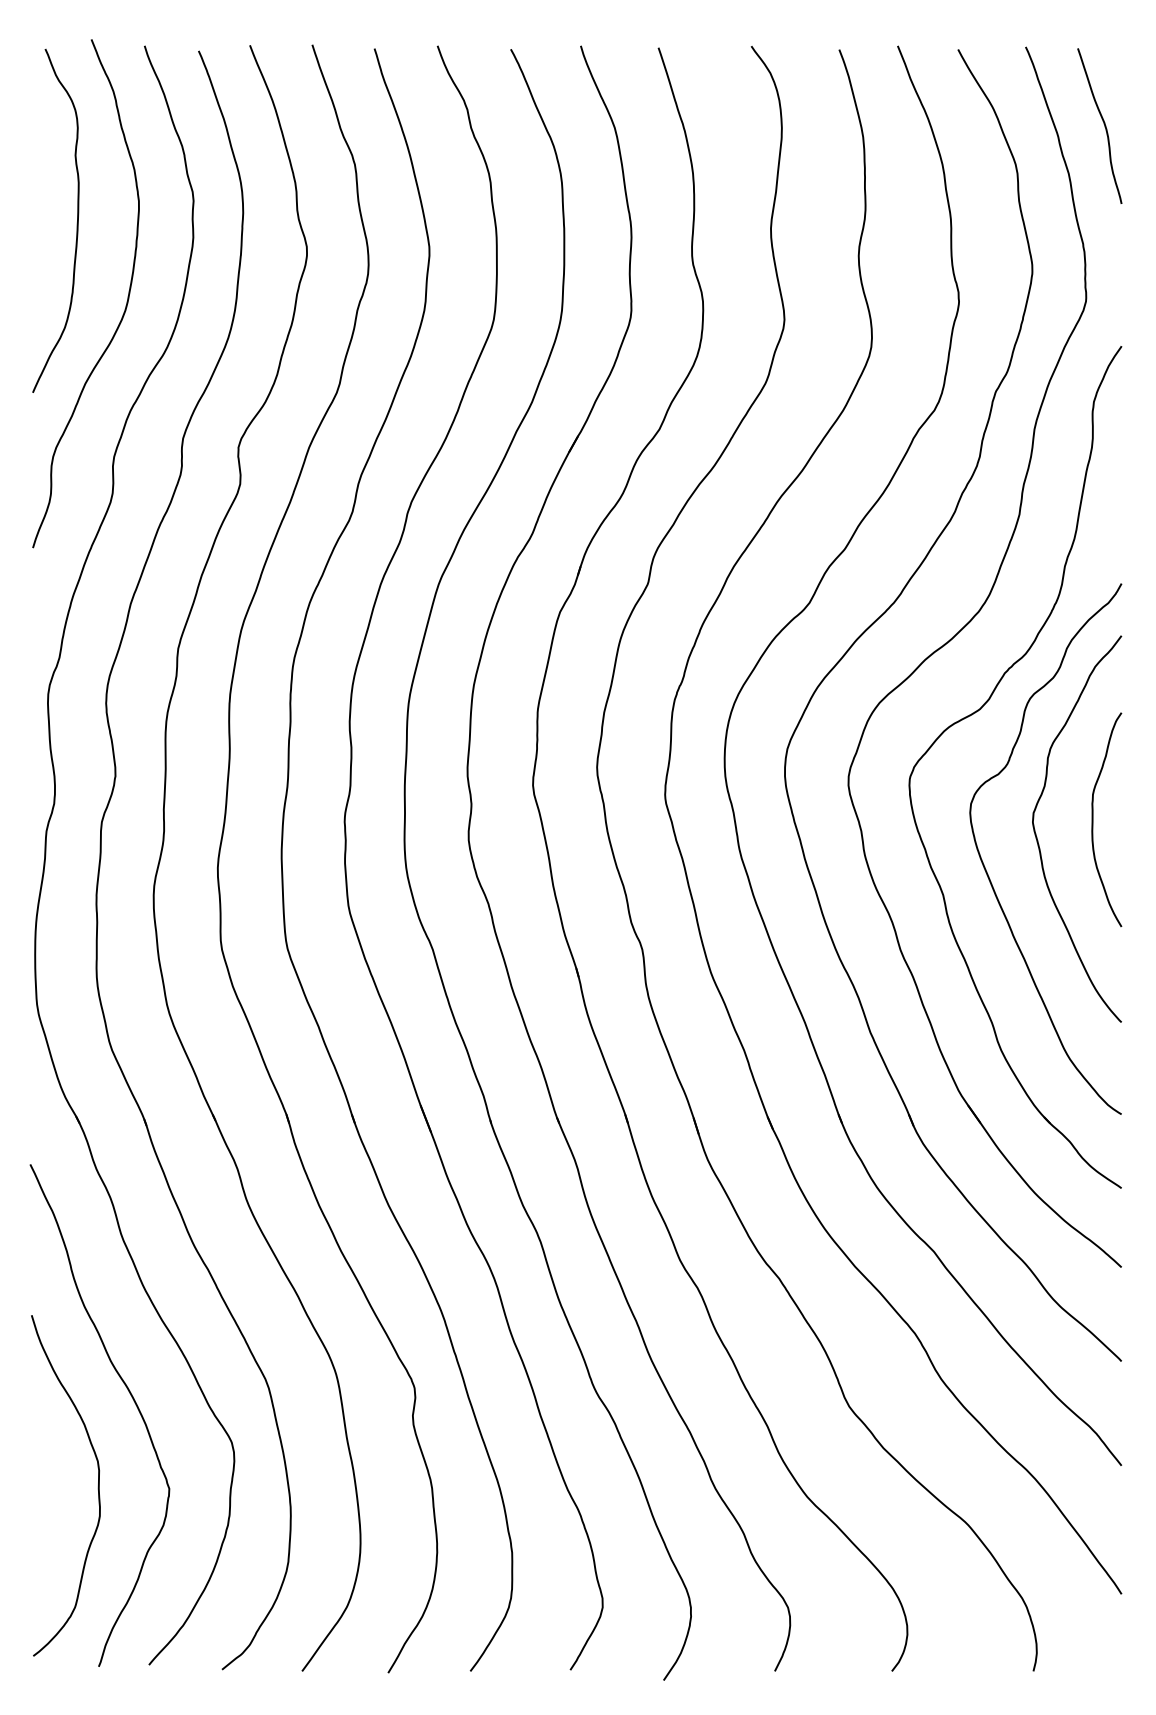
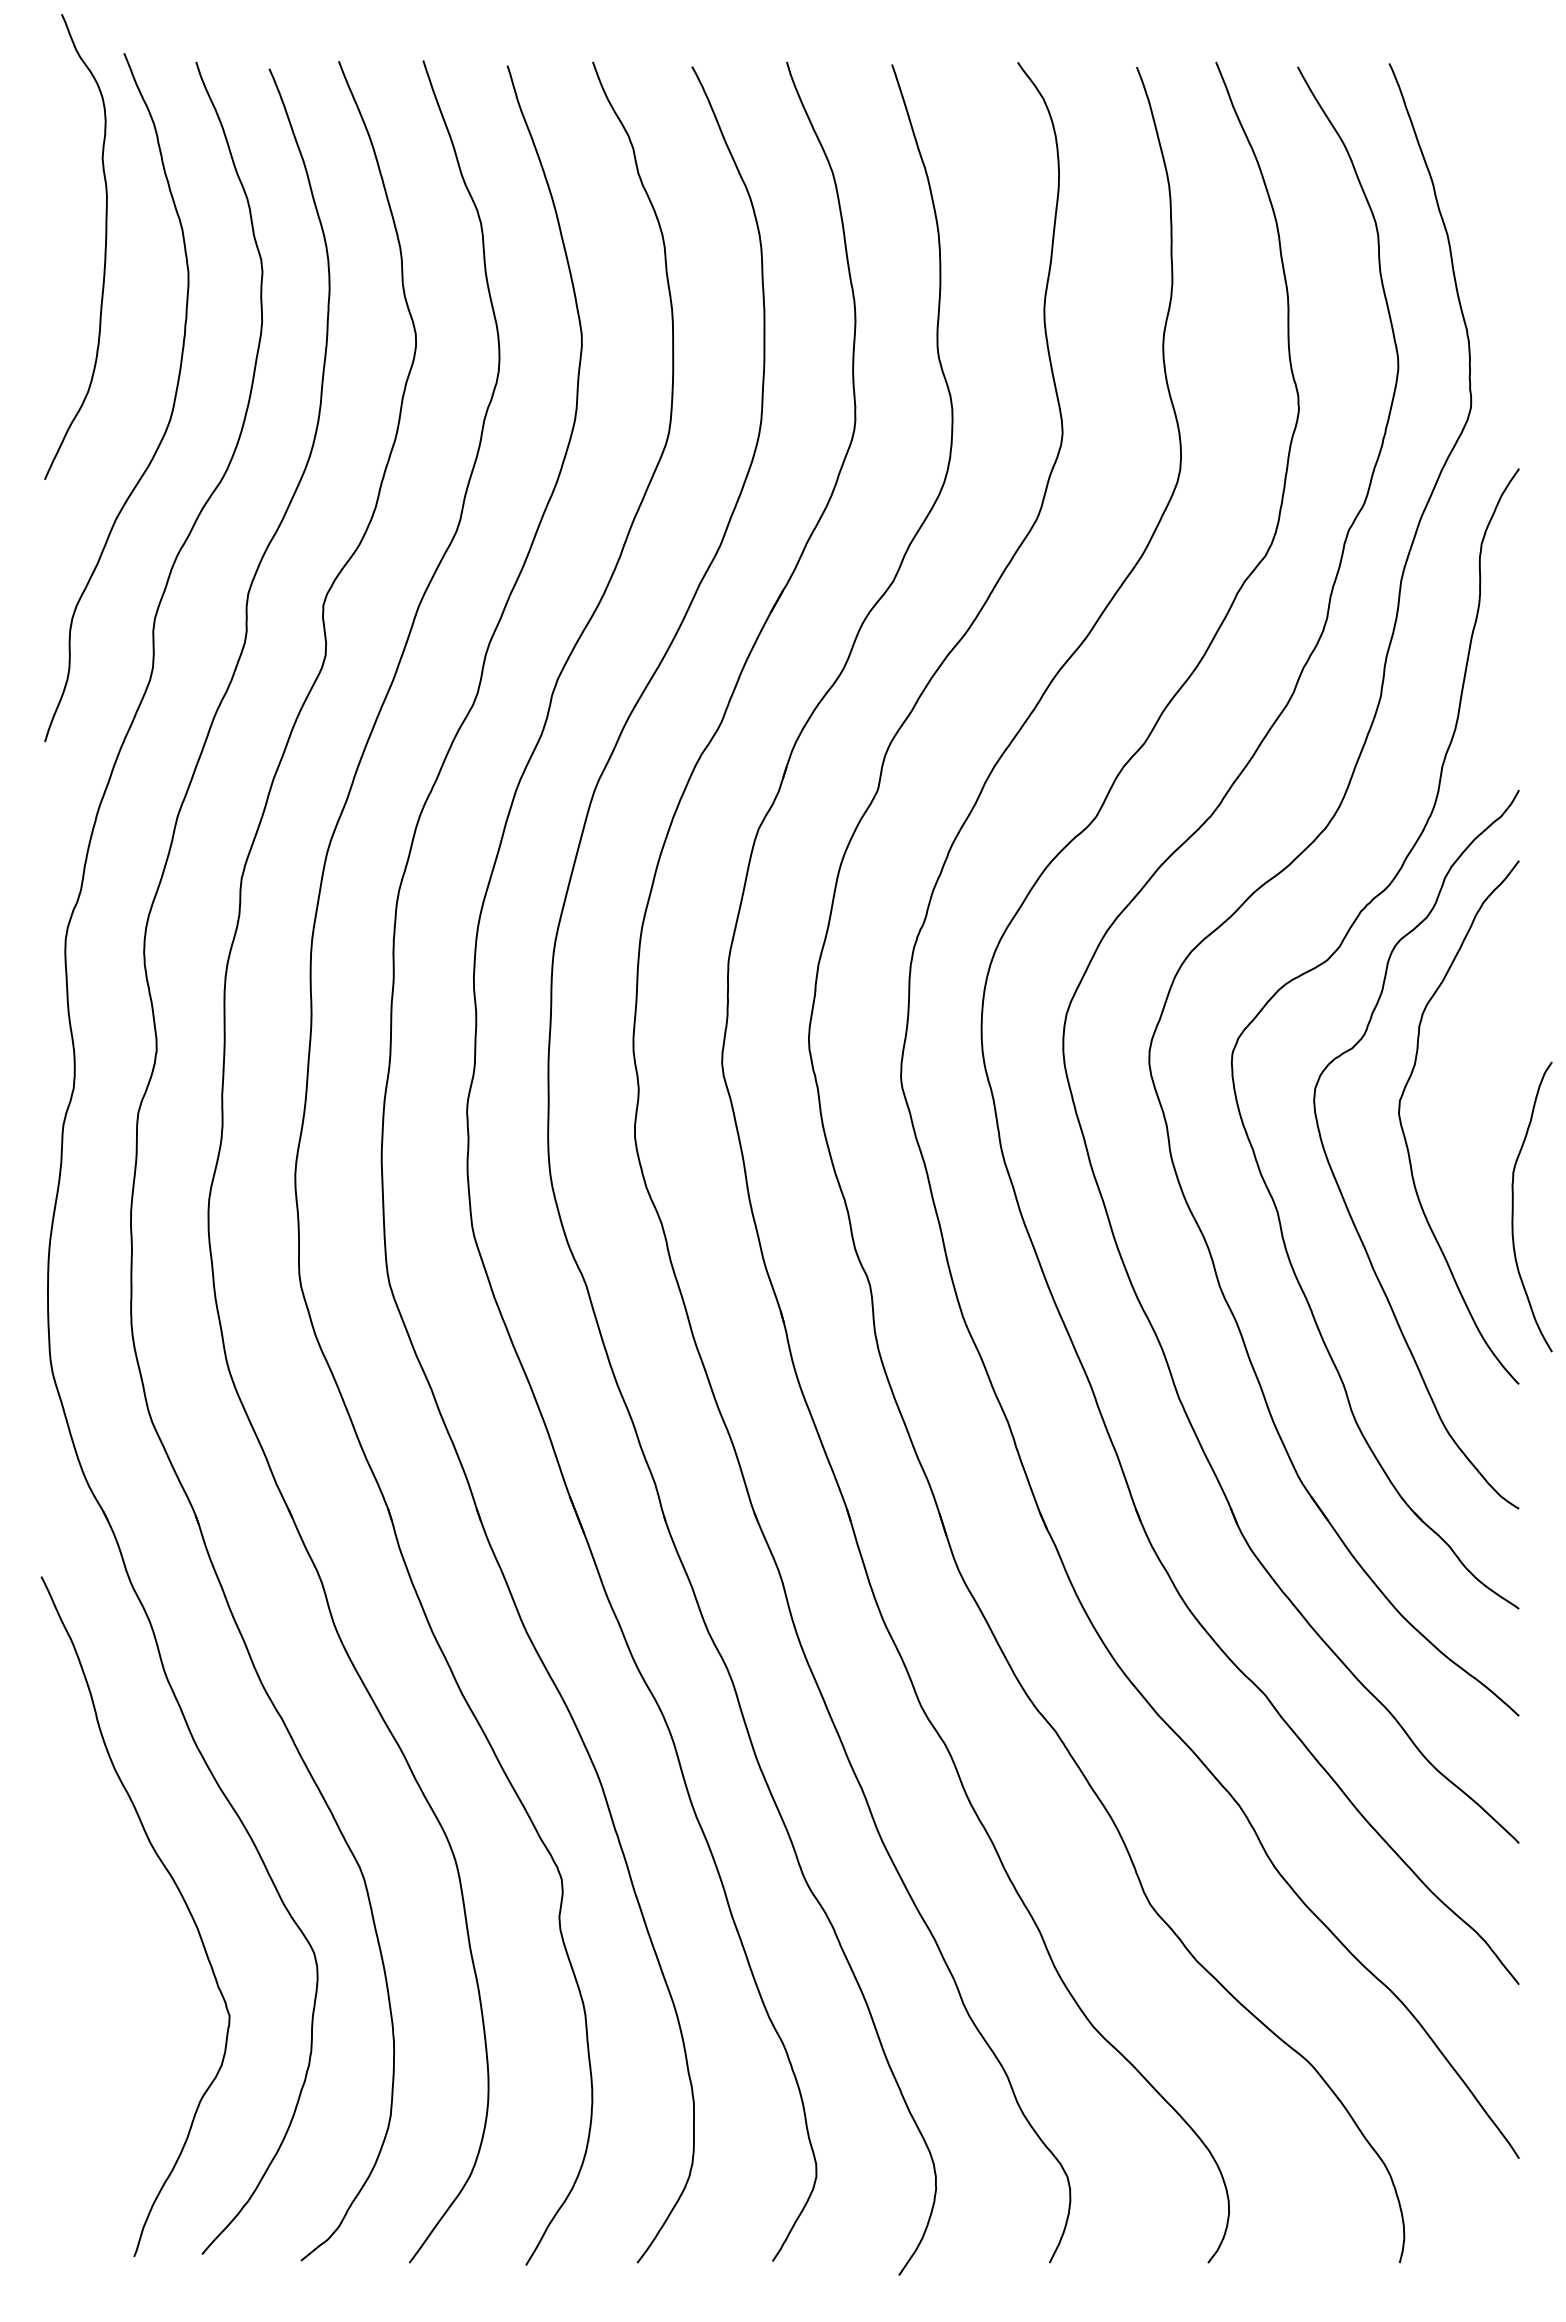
curve: (1104, 125) -> (1495, 169), removed
curve: (76, 222) -> (104, 248), moved
curve: (1093, 819) -> (1513, 1206), moved
curve: (98, 1485) -> (133, 2011), removed

